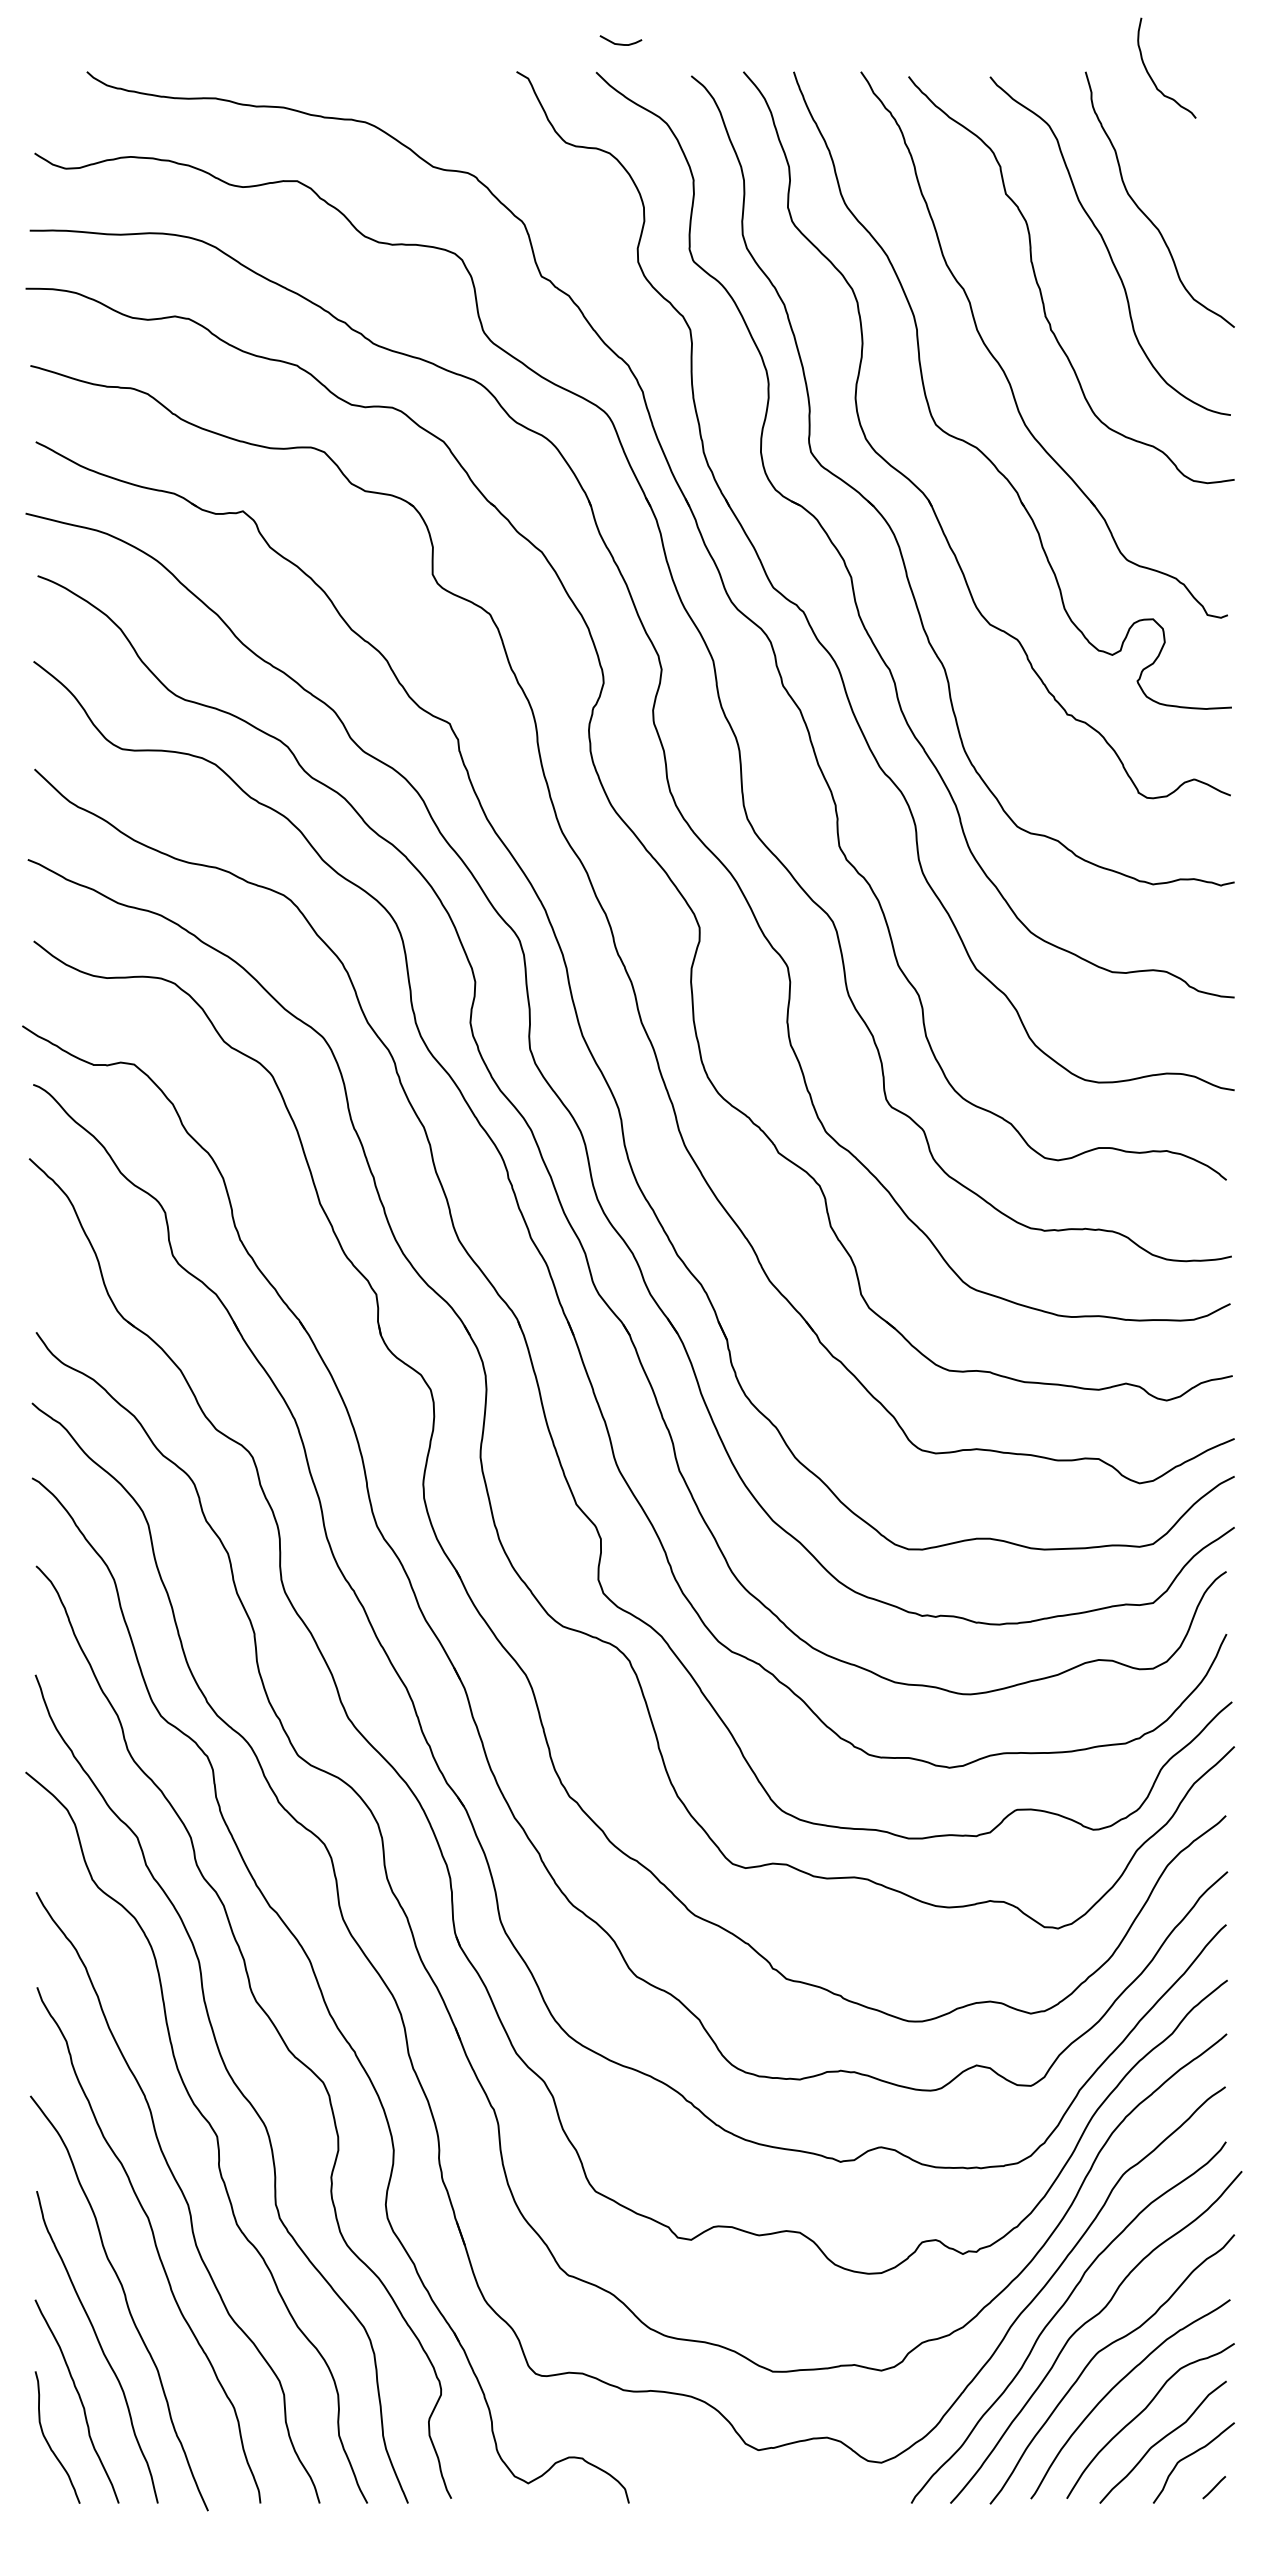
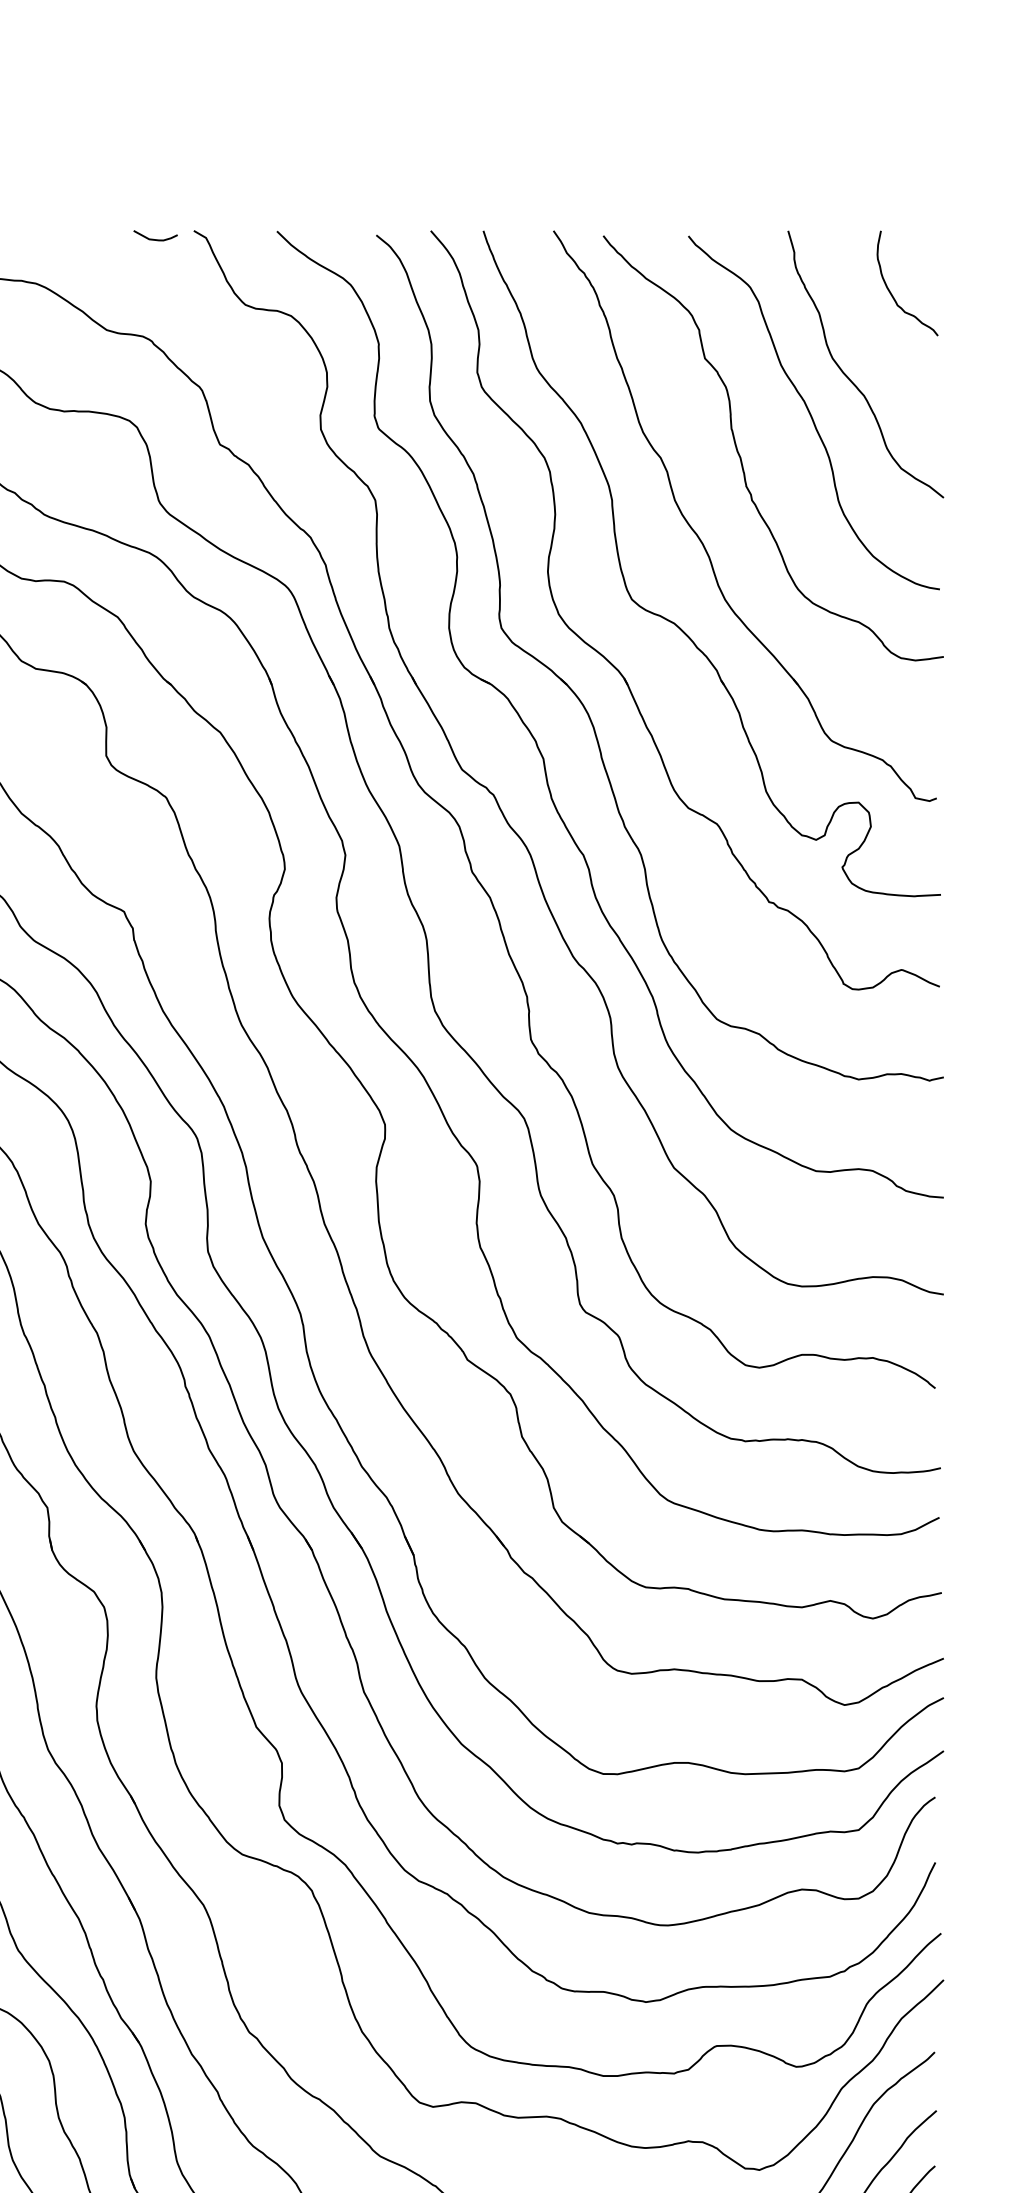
curve: (620, 43) -> (155, 238), moved
curve: (1151, 76) -> (891, 292), moved

